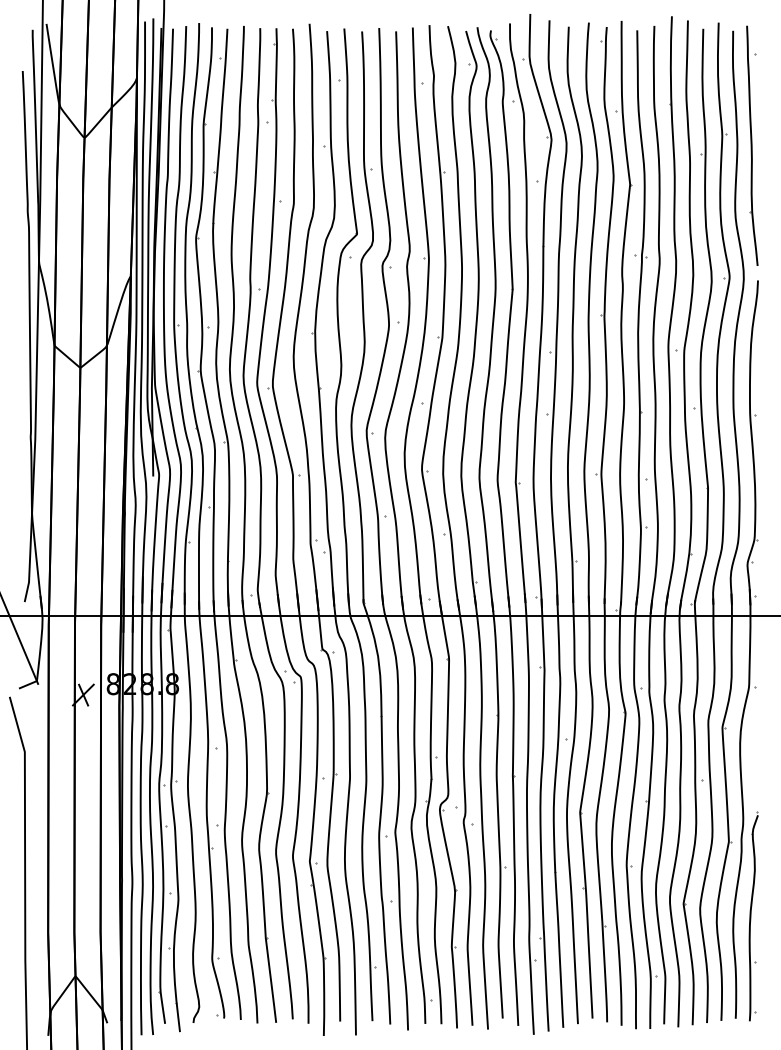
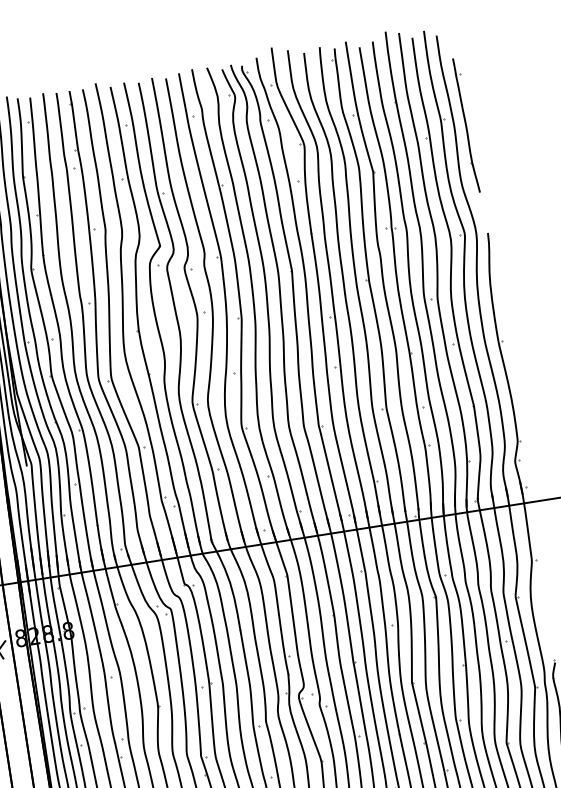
part: (752, 145) -> (466, 125), size x0.7

